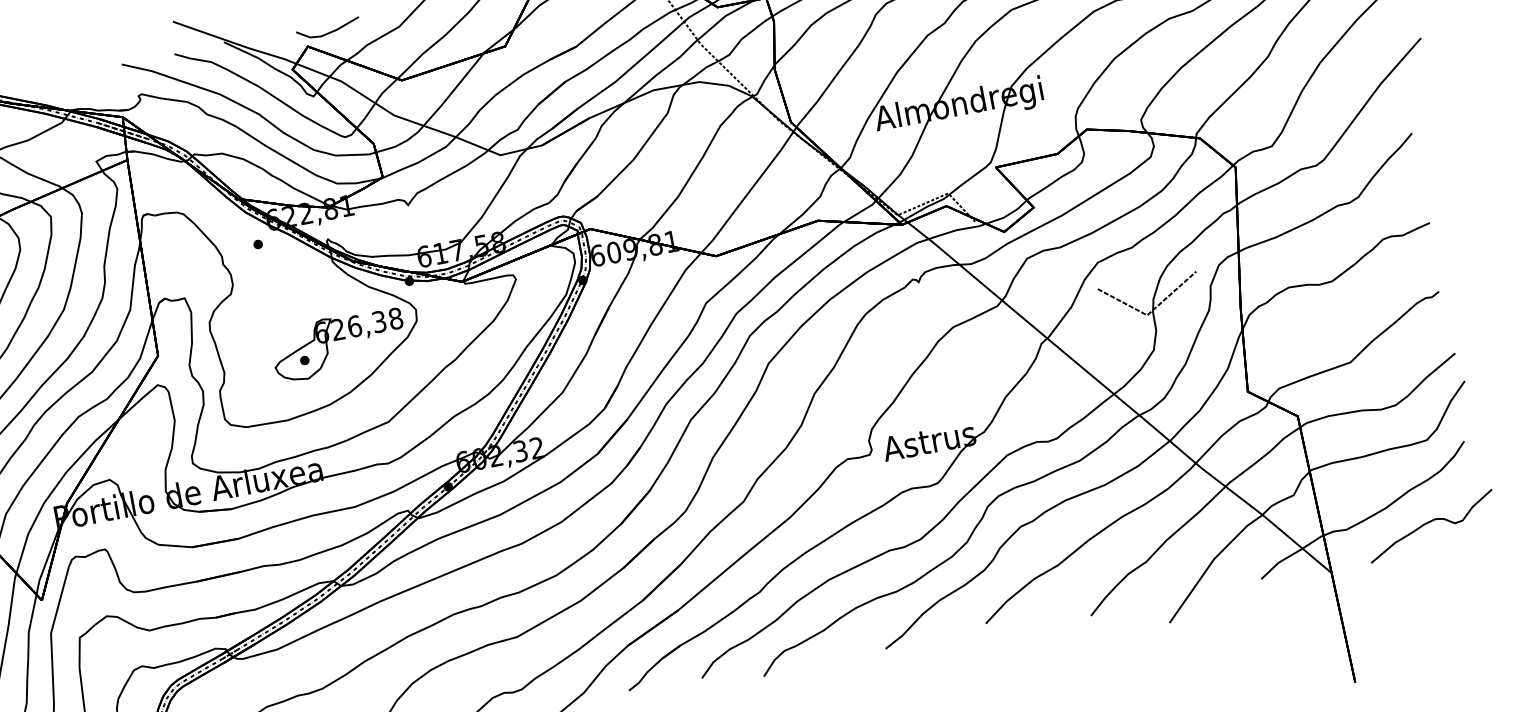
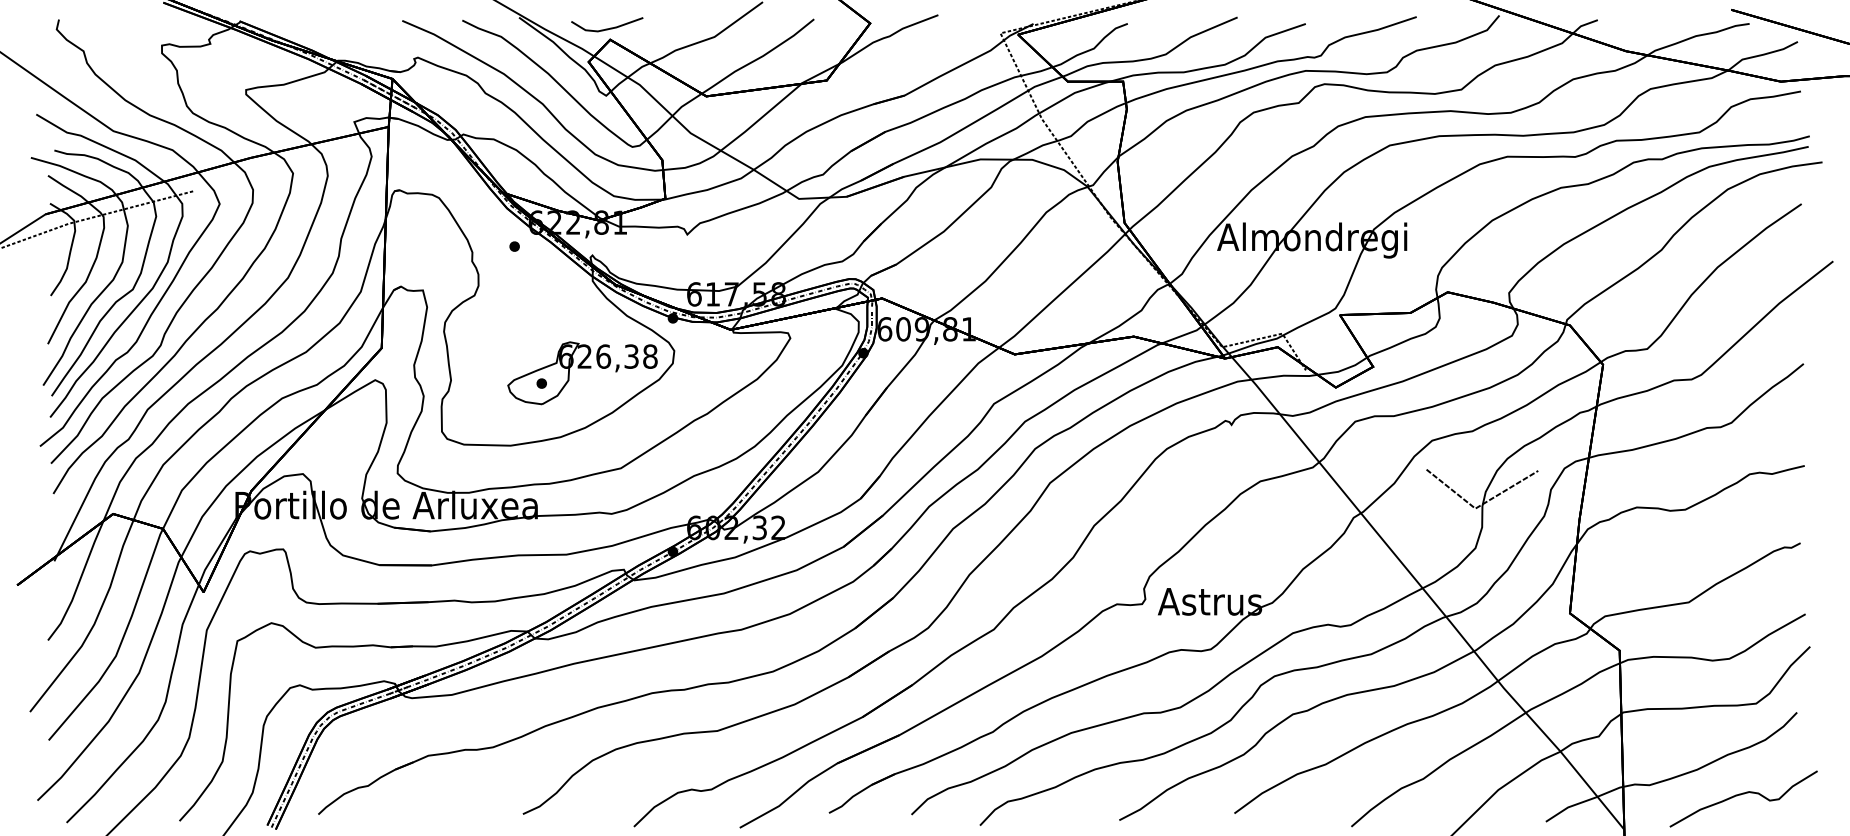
line: (329, 32) -> (607, 28), moved

